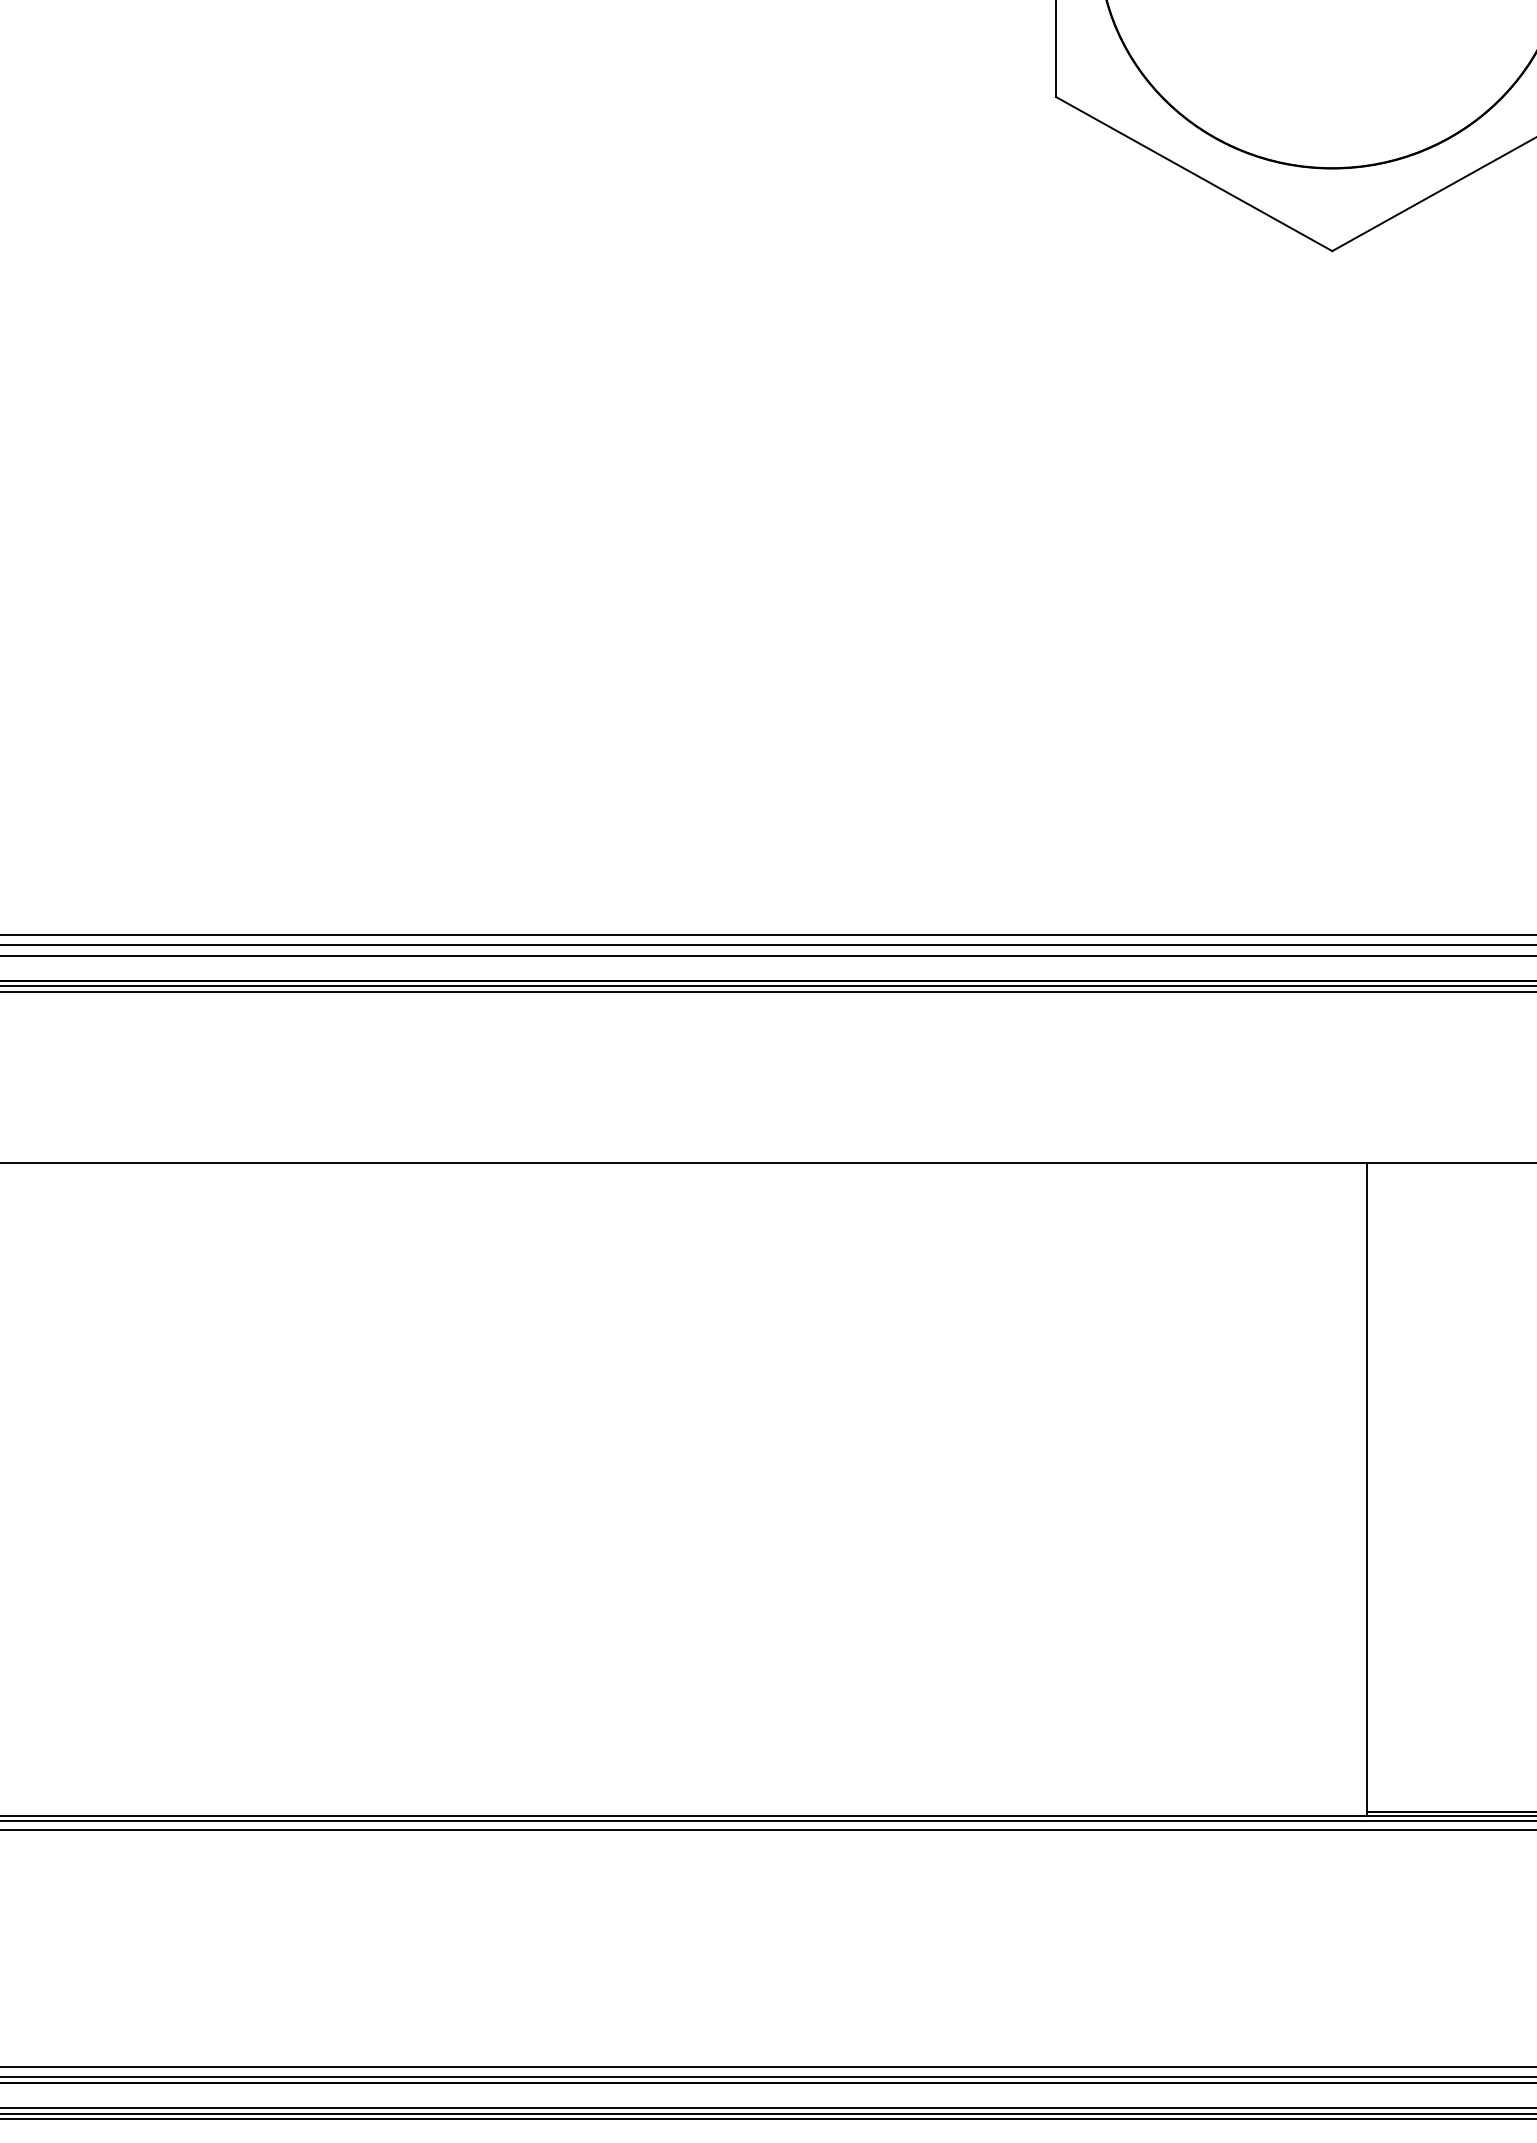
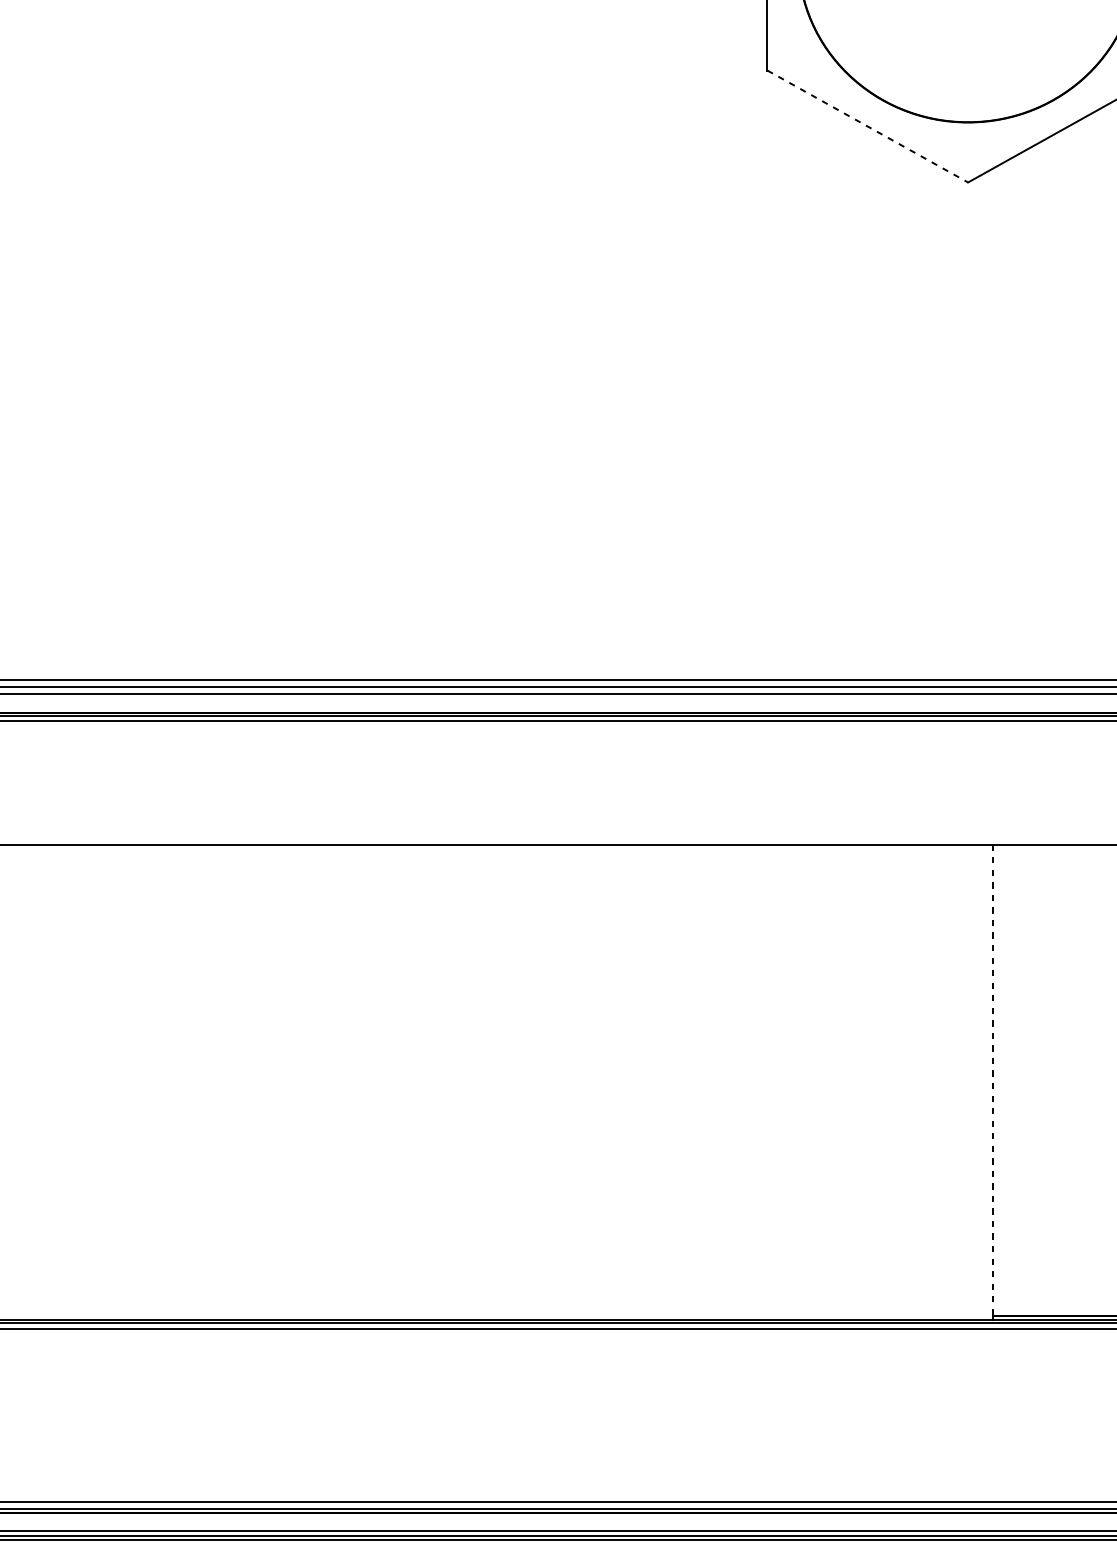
line: (1194, 174) -> (867, 126), solid -> dashed
line: (1366, 1487) -> (992, 1080), solid -> dashed

